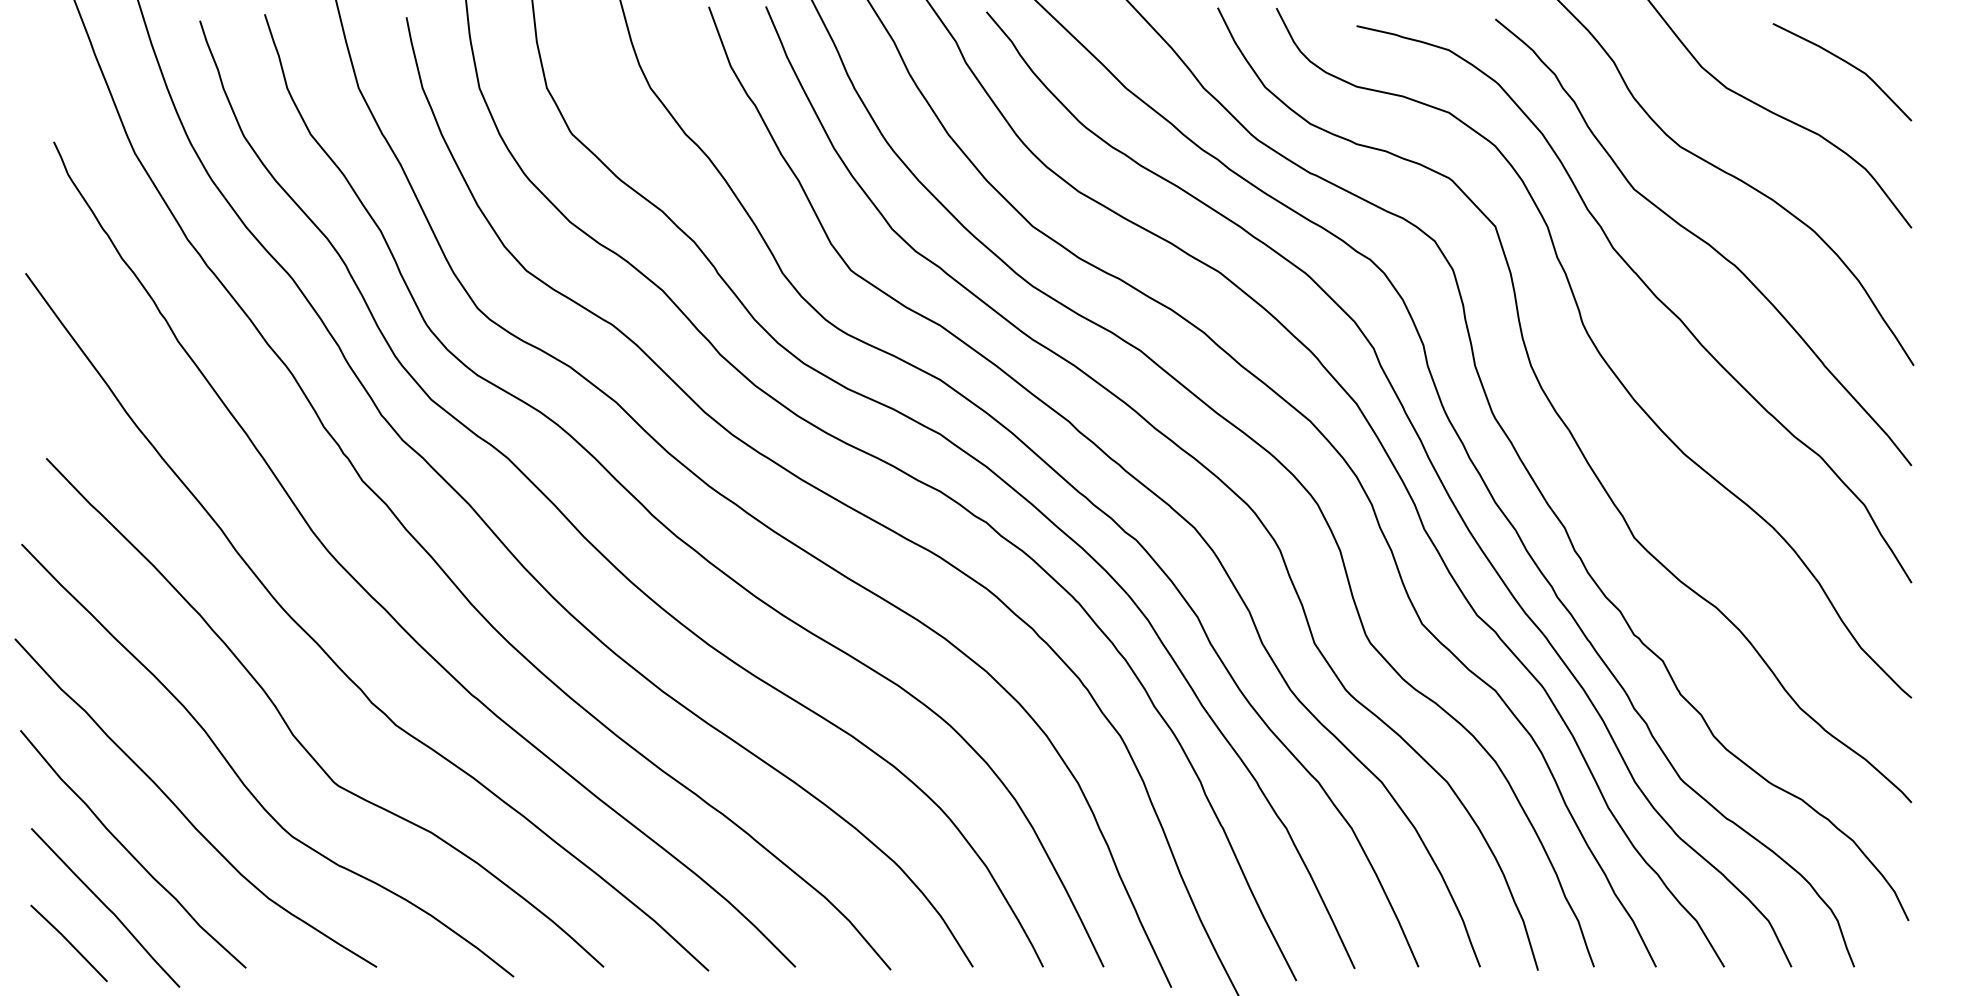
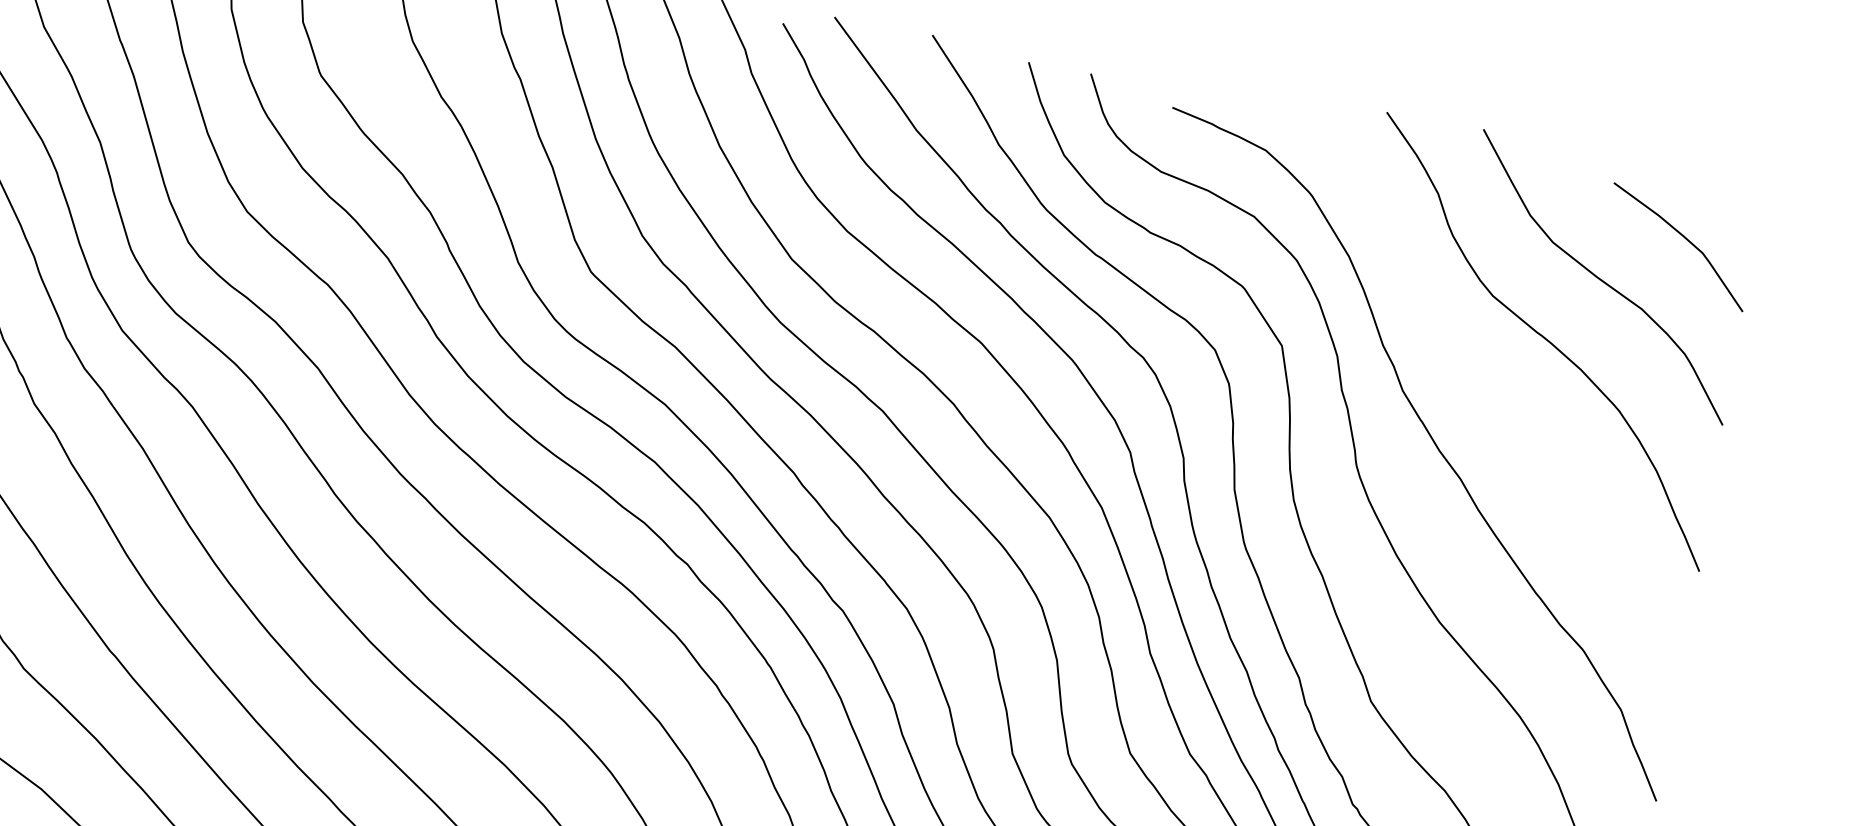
curve: (1703, 242) -> (1499, 401), removed

